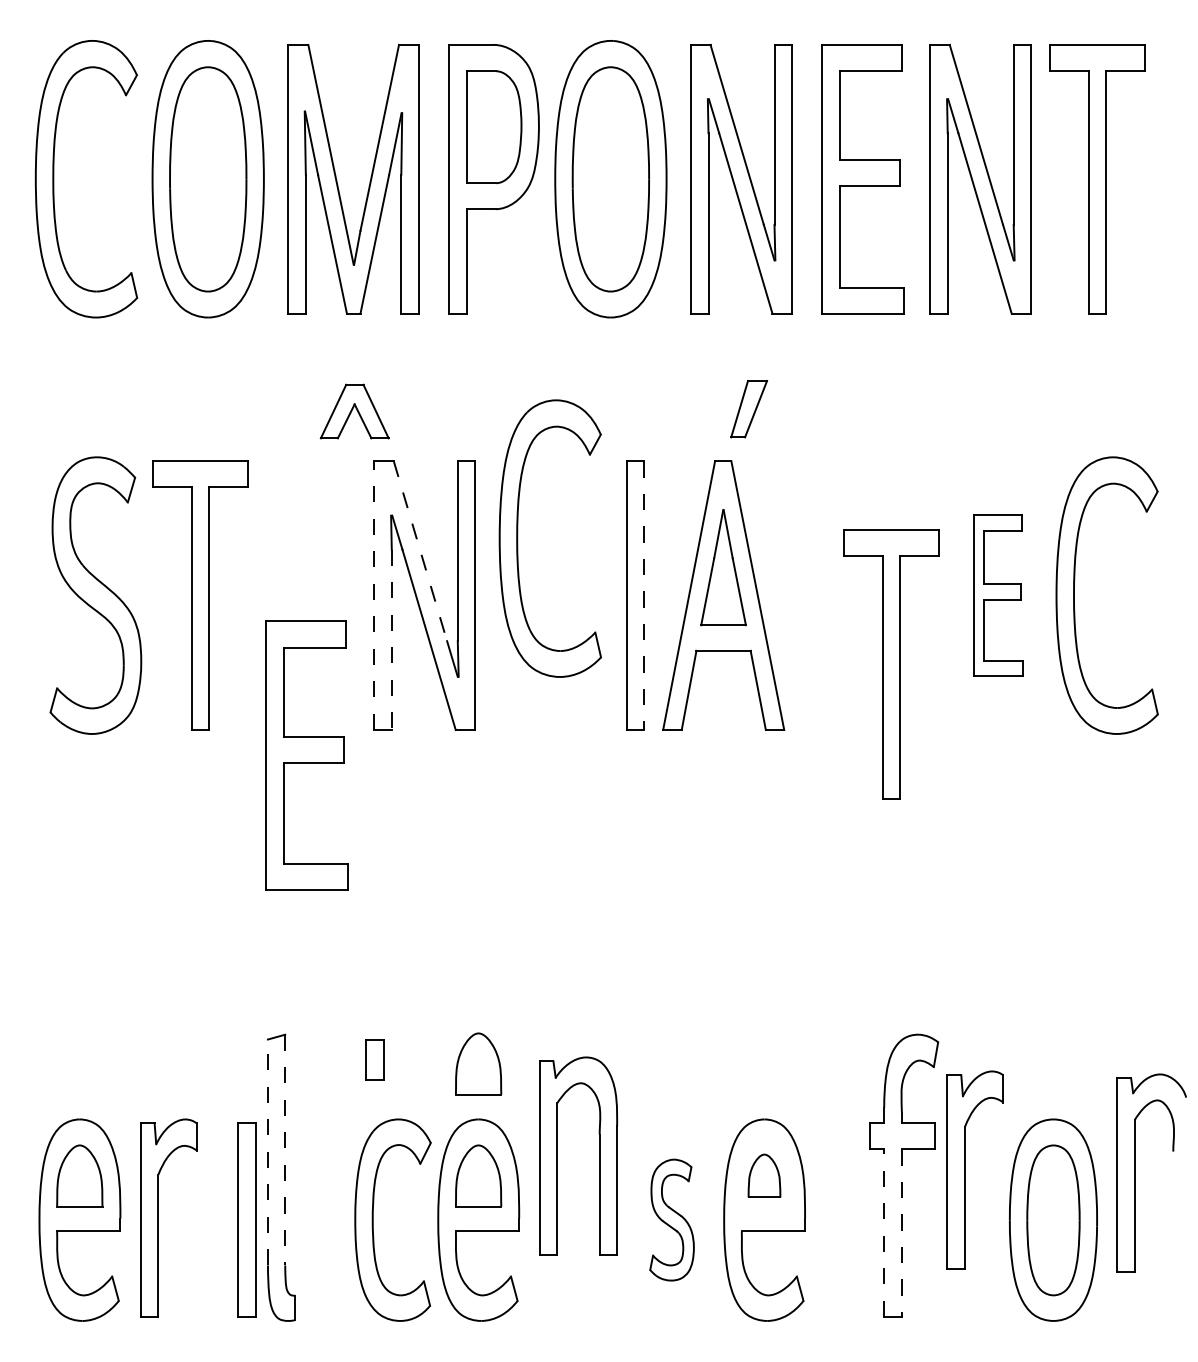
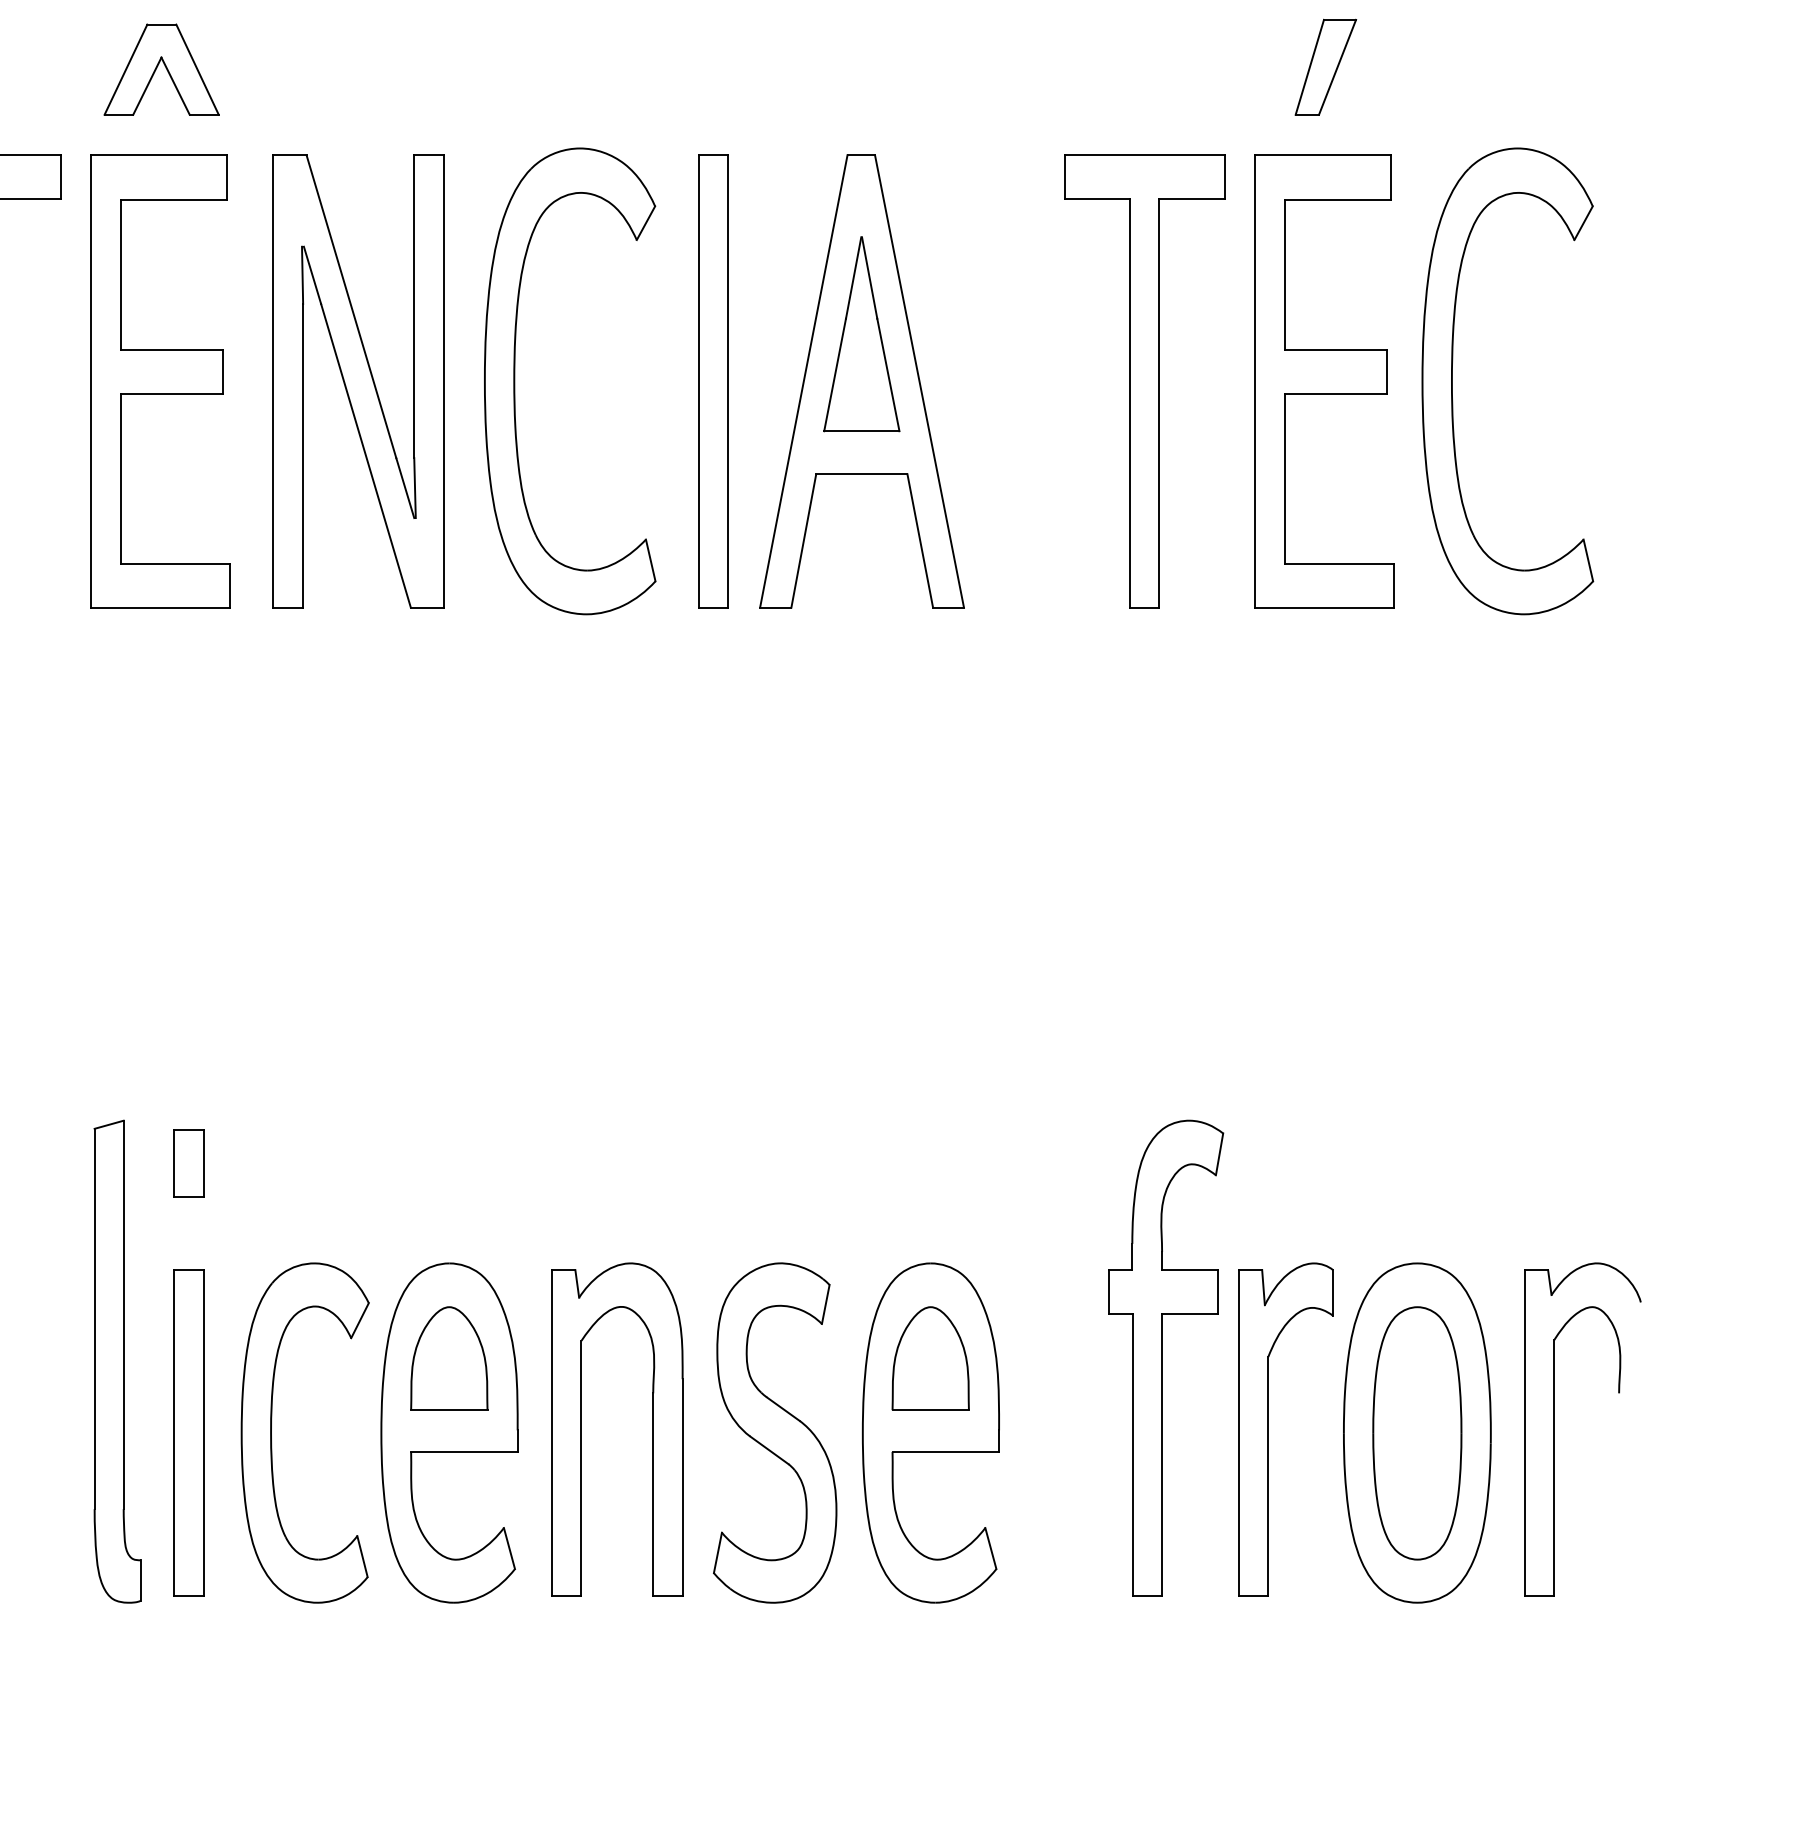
part: (749, 409) -> (1326, 67), moved
part: (354, 411) -> (161, 69), moved
part: (518, 538) -> (516, 381), moved
line: (420, 551) -> (351, 307), dashed -> solid
line: (374, 595) -> (274, 381), dashed -> solid
part: (998, 595) -> (1324, 381), size x1.67
line: (644, 596) -> (728, 382), dashed -> solid
line: (391, 640) -> (302, 456), dashed -> solid
part: (891, 664) -> (1144, 381), moved
part: (306, 755) -> (159, 381), moved
part: (374, 1059) -> (188, 1162), moved
part: (478, 1063) -> (449, 1169), removed
line: (285, 1150) -> (124, 1315), dashed -> solid
line: (267, 1152) -> (93, 1319), dashed -> solid
part: (557, 1155) -> (582, 1428), moved
part: (965, 1169) -> (1269, 1428), moved
part: (1135, 1172) -> (1555, 1428), moved
part: (764, 1175) -> (930, 1357), size x1.43
part: (246, 1219) -> (188, 1431), moved
part: (671, 1219) -> (774, 1431), size x1.67
line: (884, 1233) -> (1132, 1455), dashed -> solid
line: (901, 1233) -> (1161, 1455), dashed -> solid

